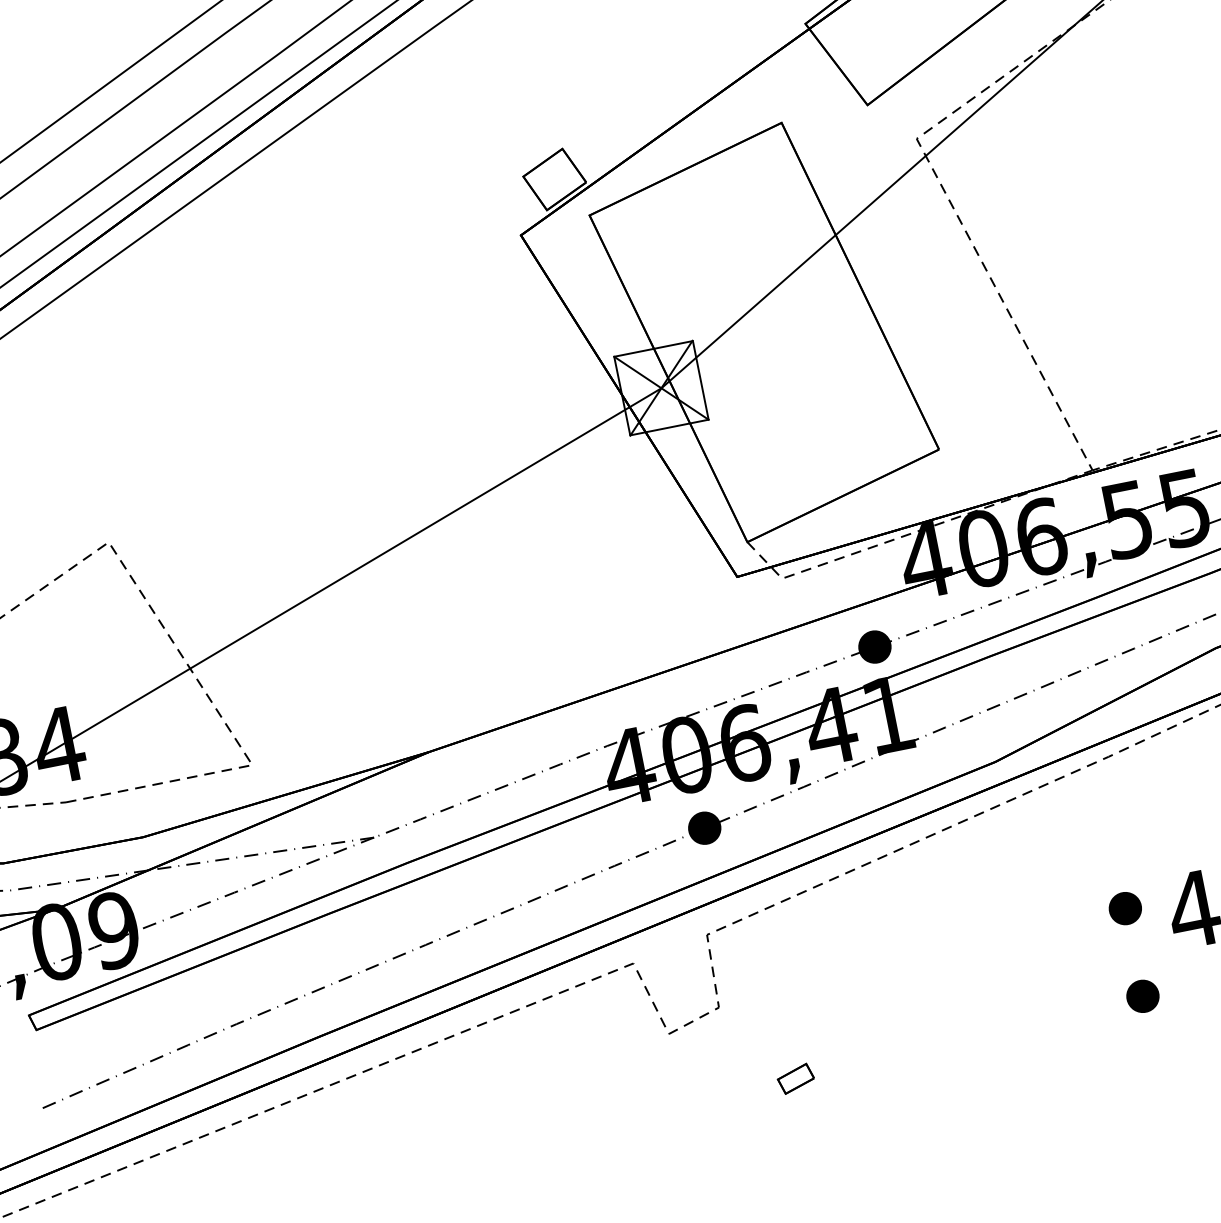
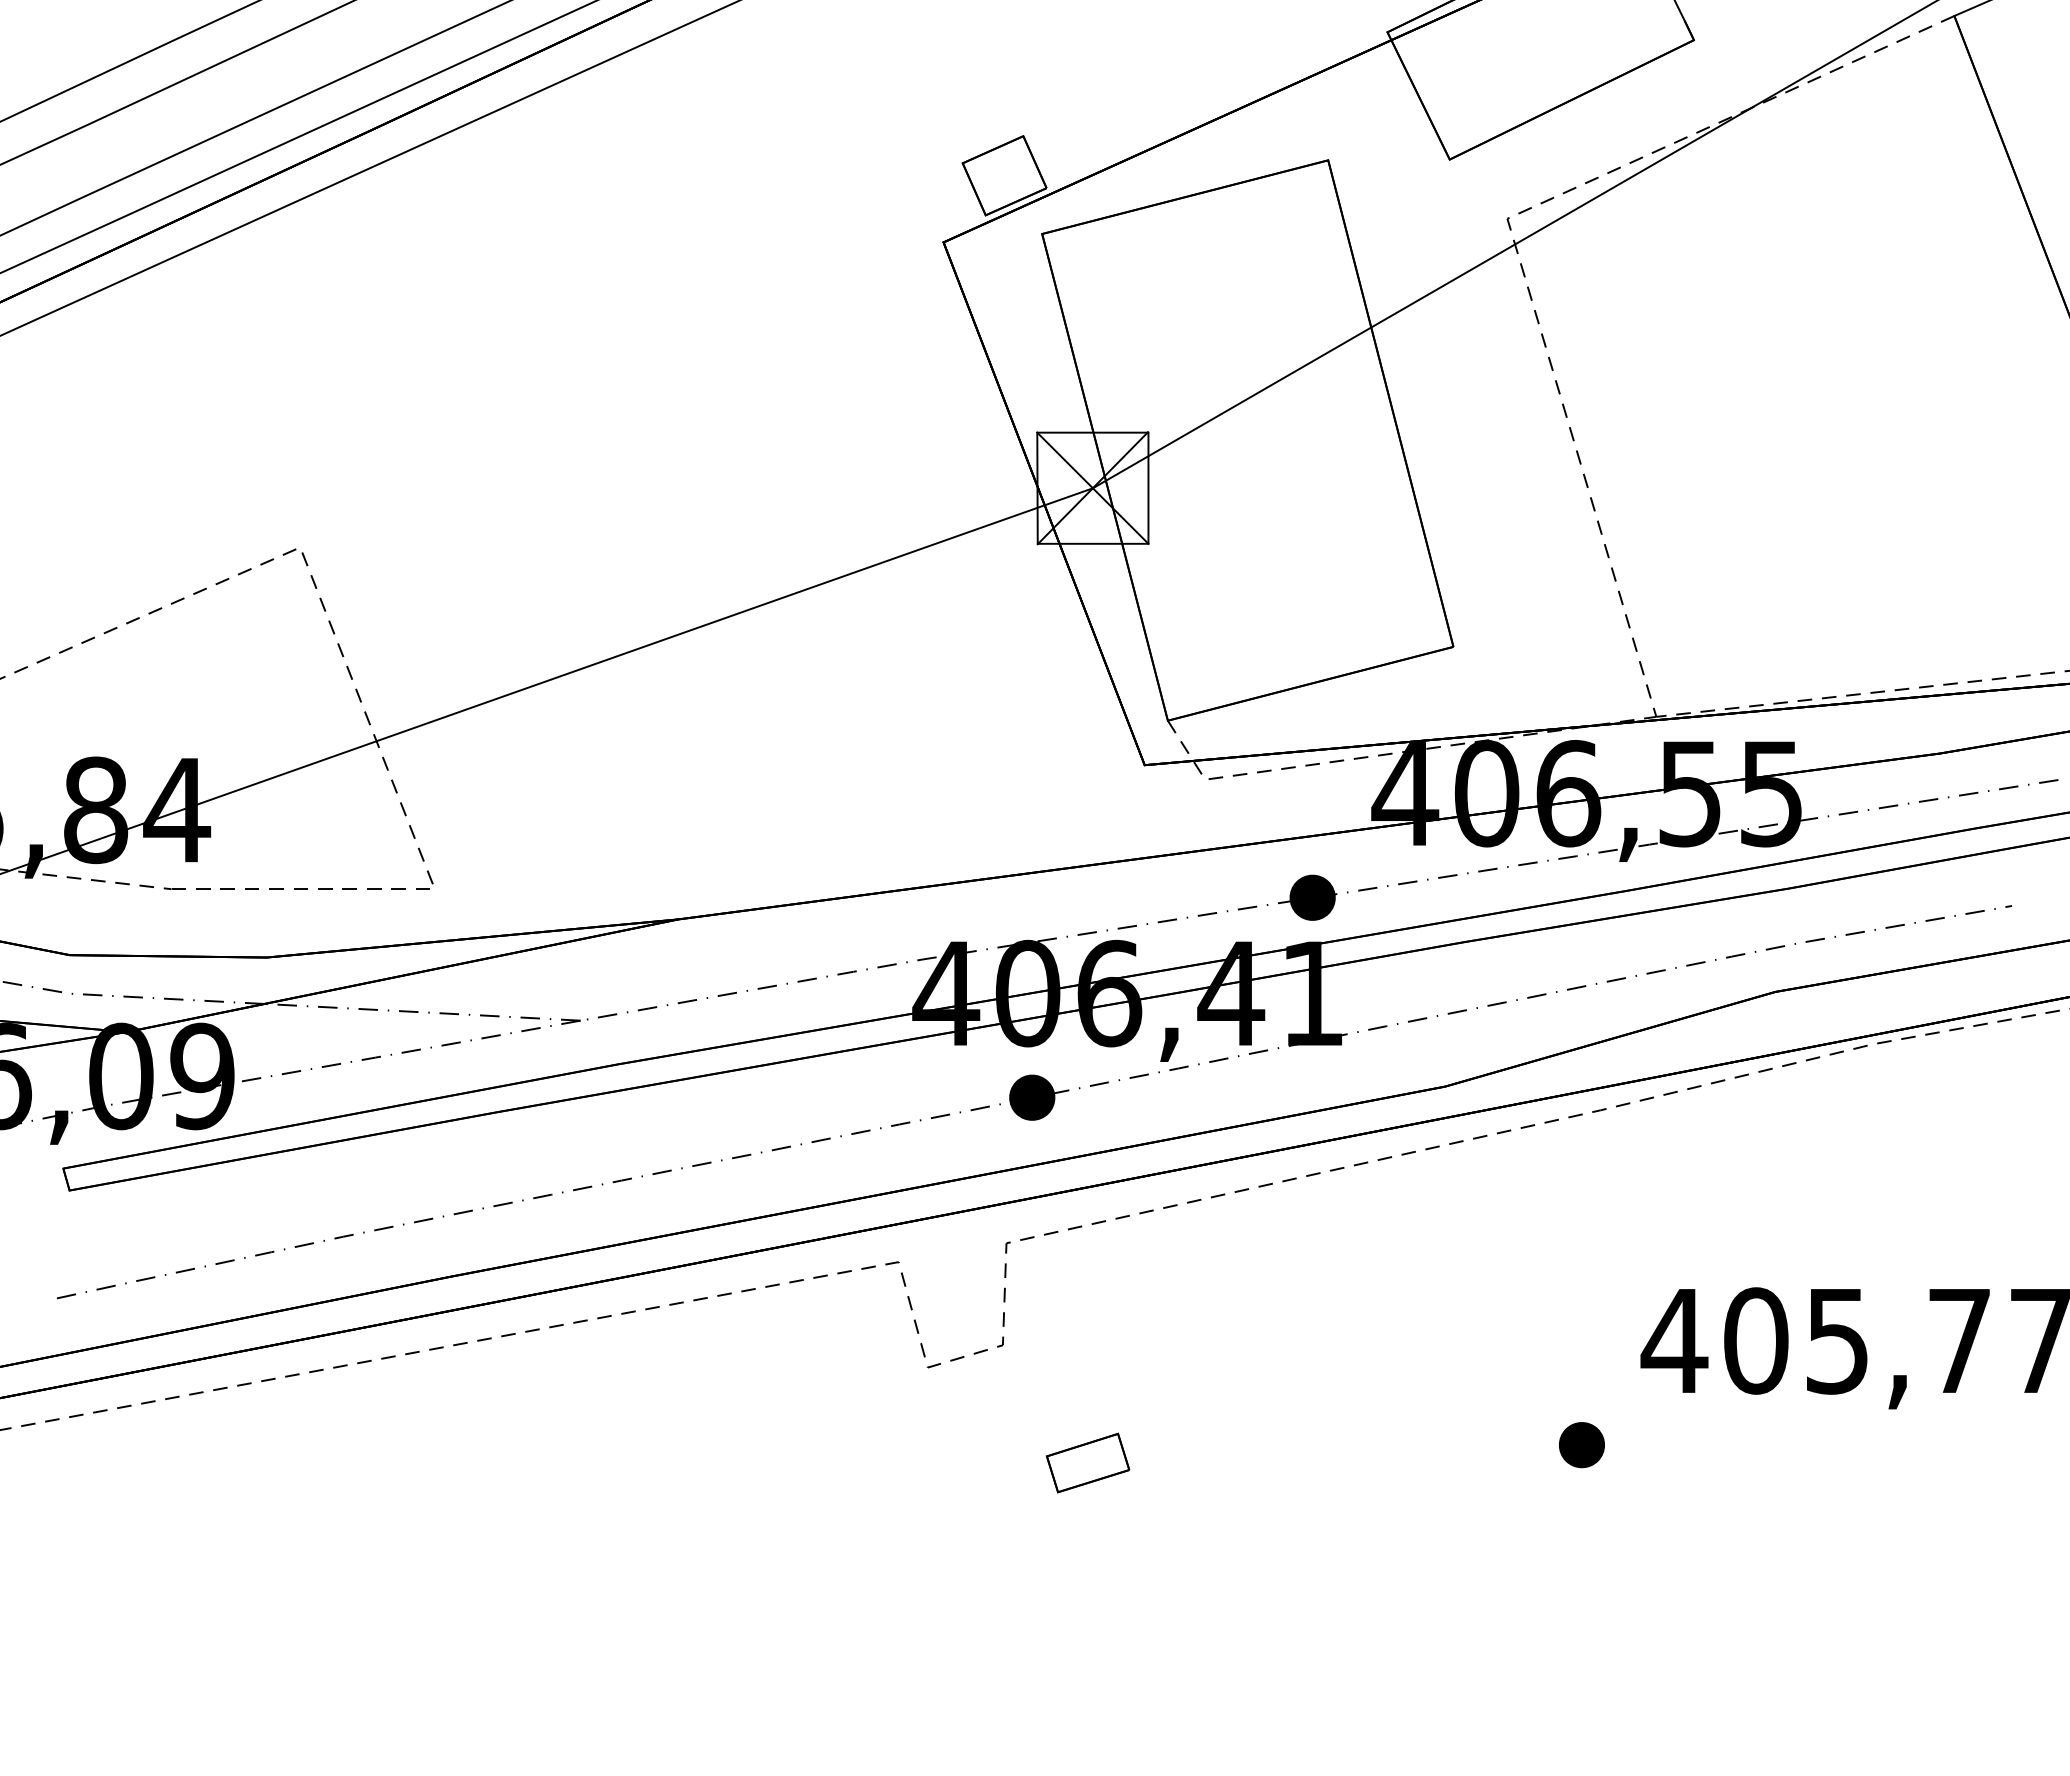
part: (1125, 908) -> (1581, 1321), removed
part: (796, 1078) -> (1088, 1462), size x1.67

